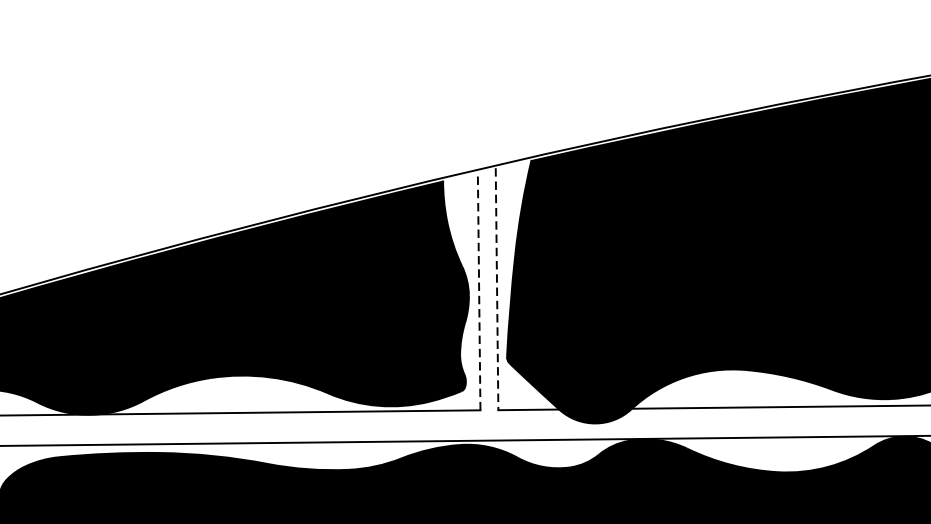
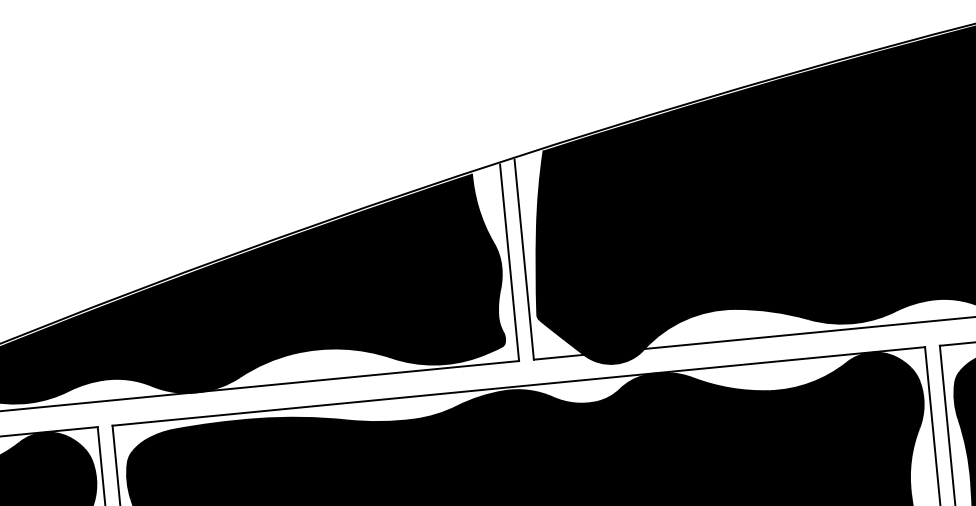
line: (479, 290) -> (509, 262), dashed -> solid
line: (497, 290) -> (524, 260), dashed -> solid

